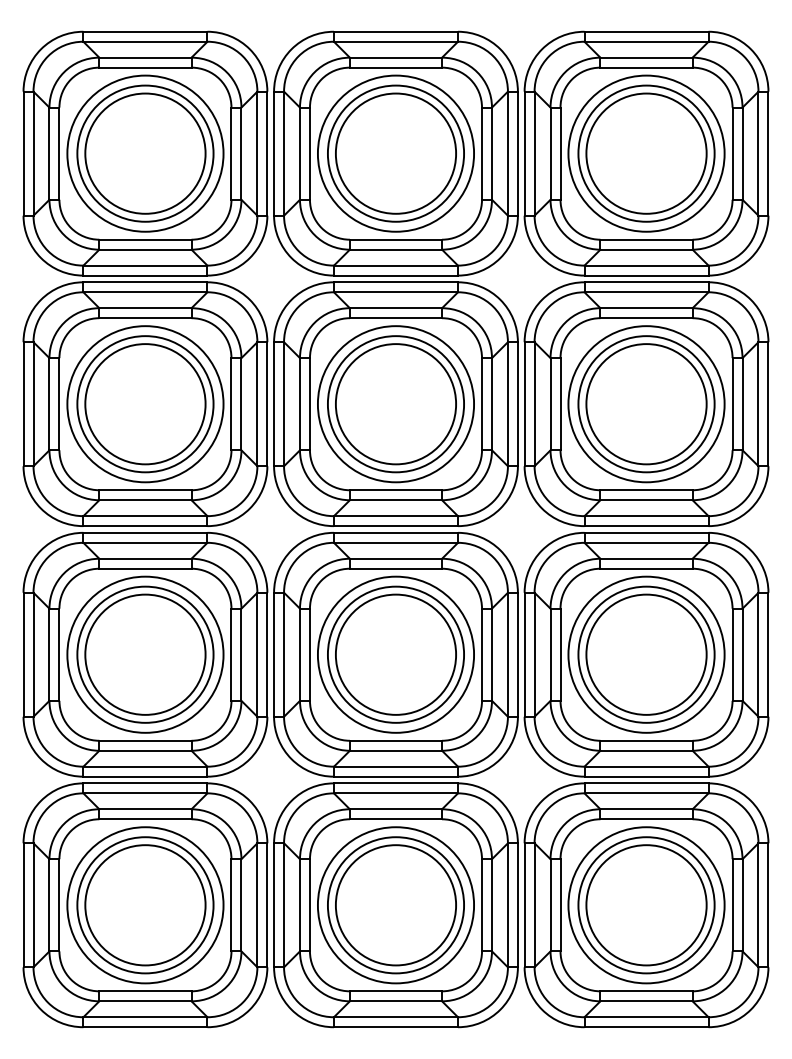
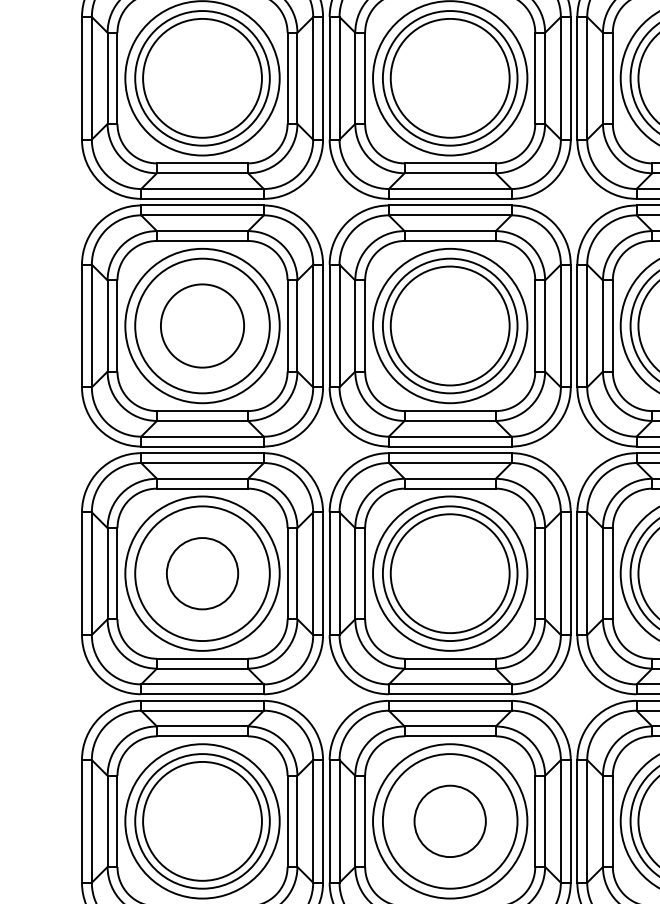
circle: (145, 404) -> (202, 326), size x0.7
circle: (145, 654) -> (202, 573), size x0.6
circle: (395, 905) -> (449, 821), size x0.6

